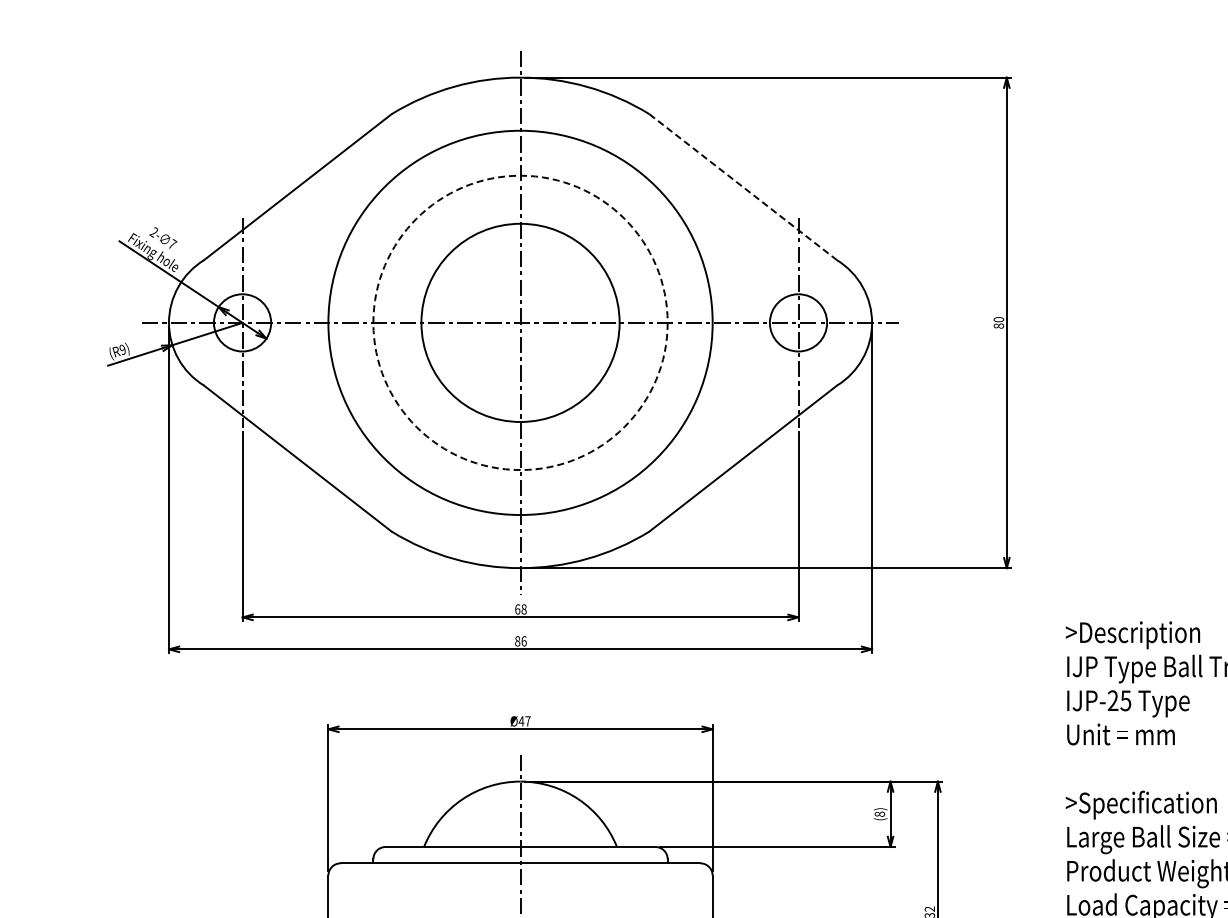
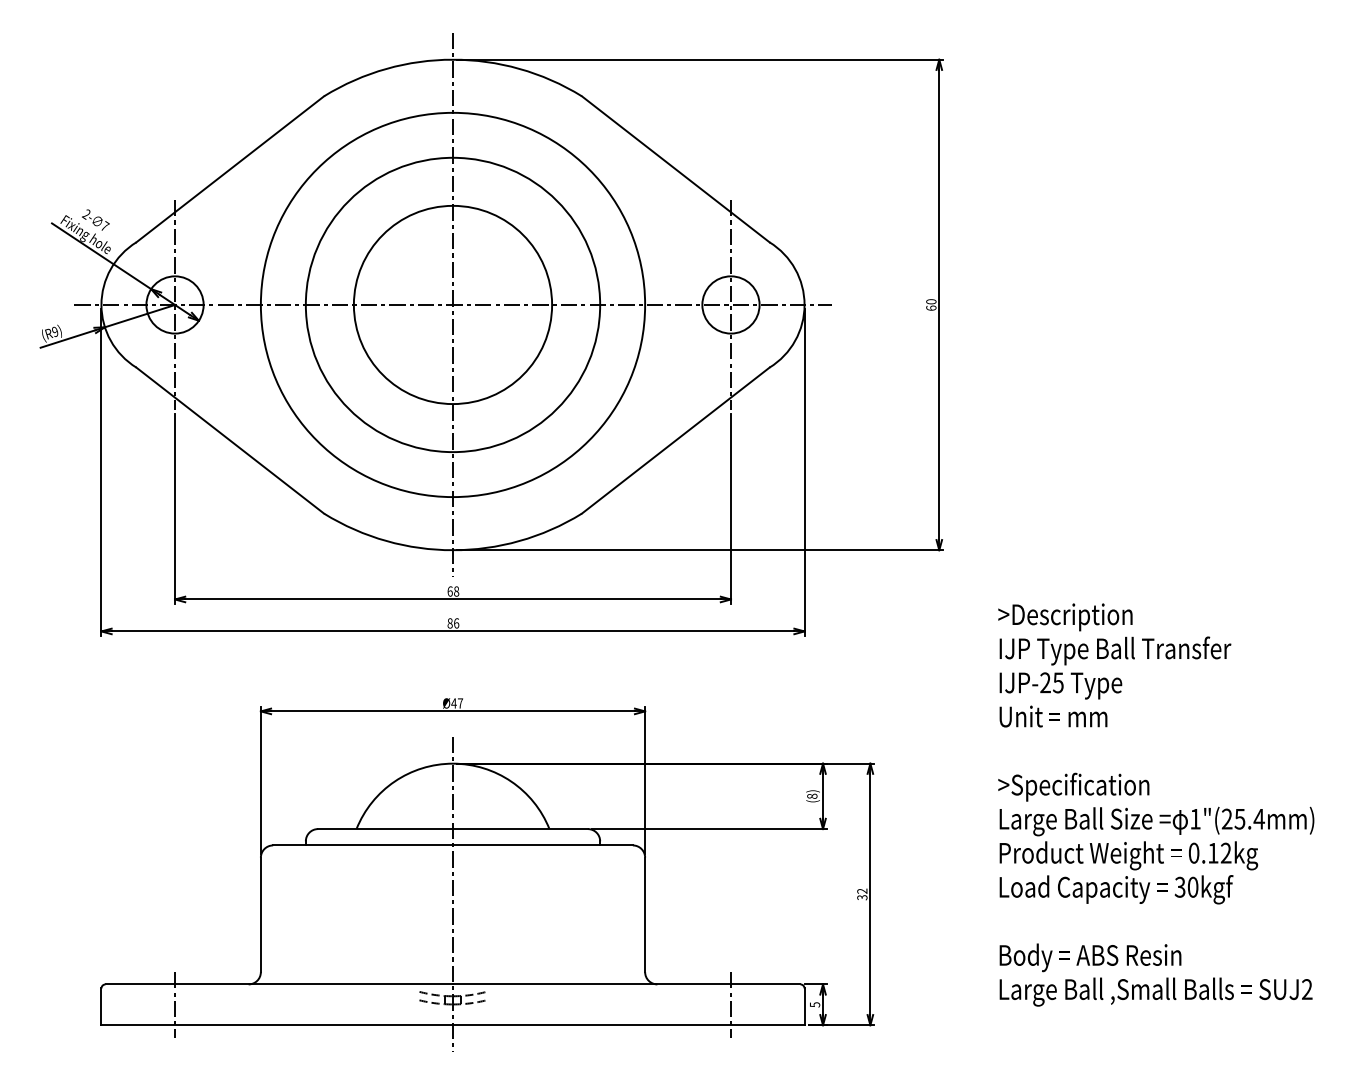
line: (743, 187) -> (675, 169), dashed -> solid
circle: (520, 322) -> (452, 304), dashed -> solid
text: (999, 325) -> (931, 307), 80 -> 60

